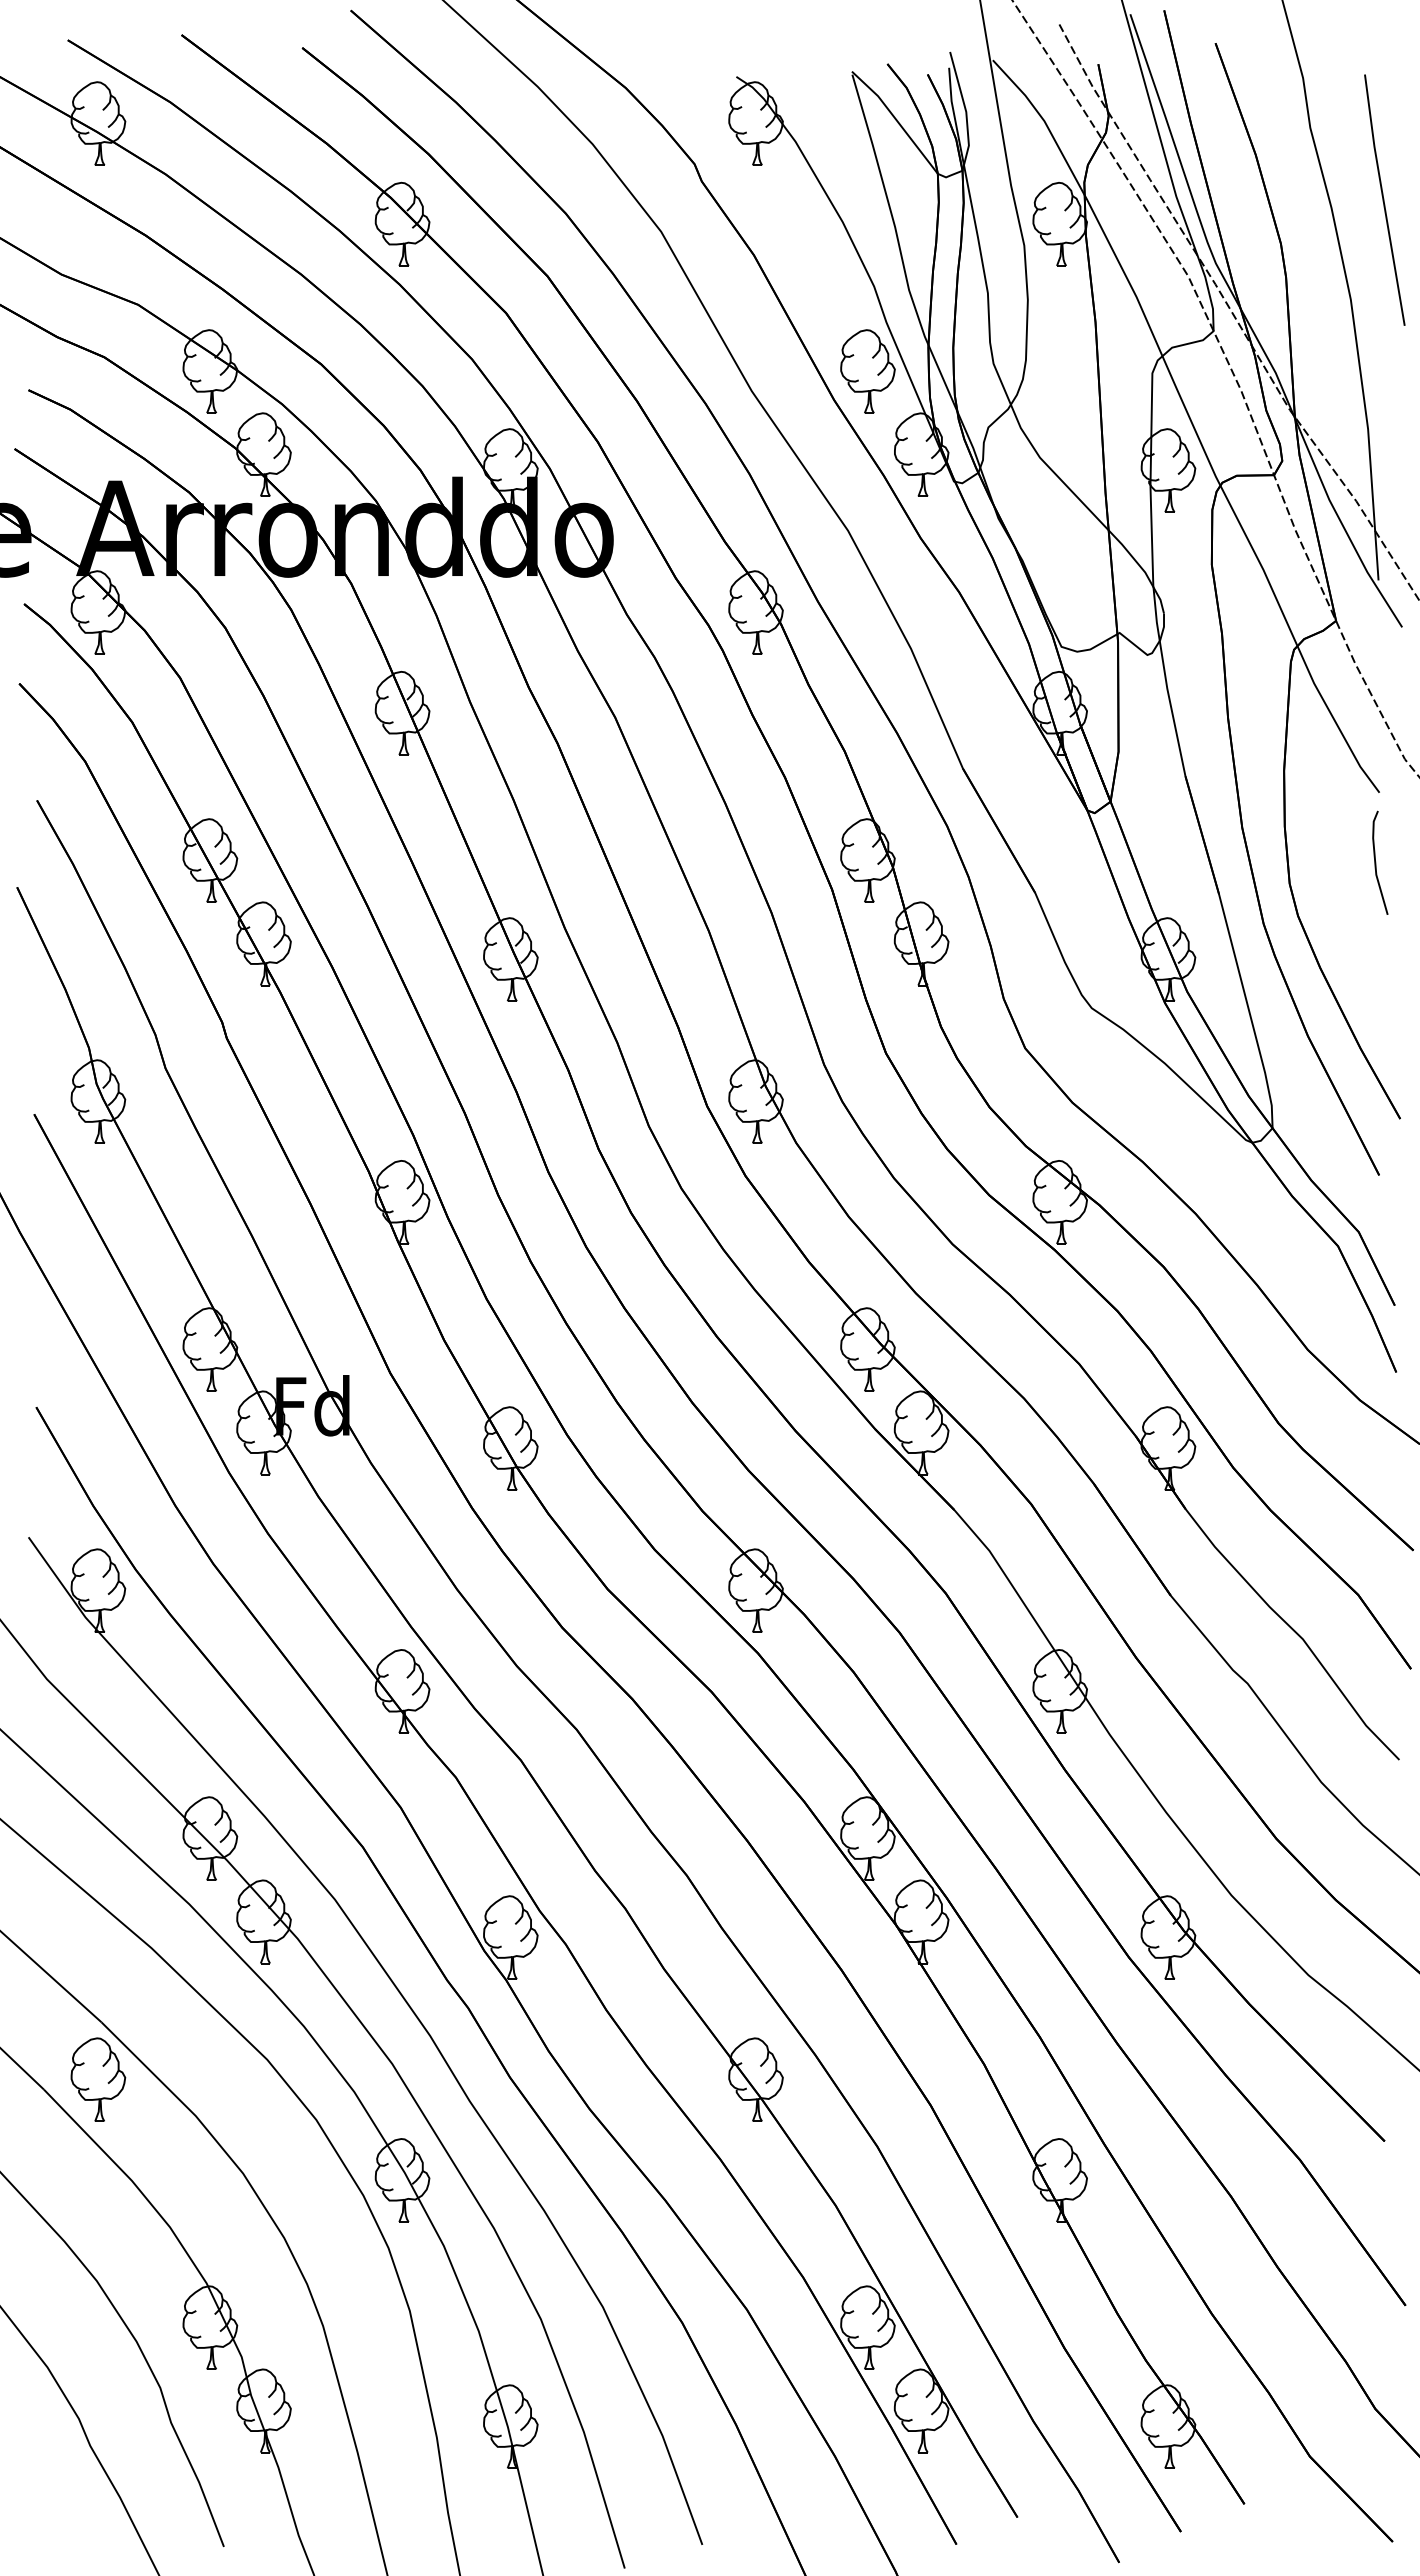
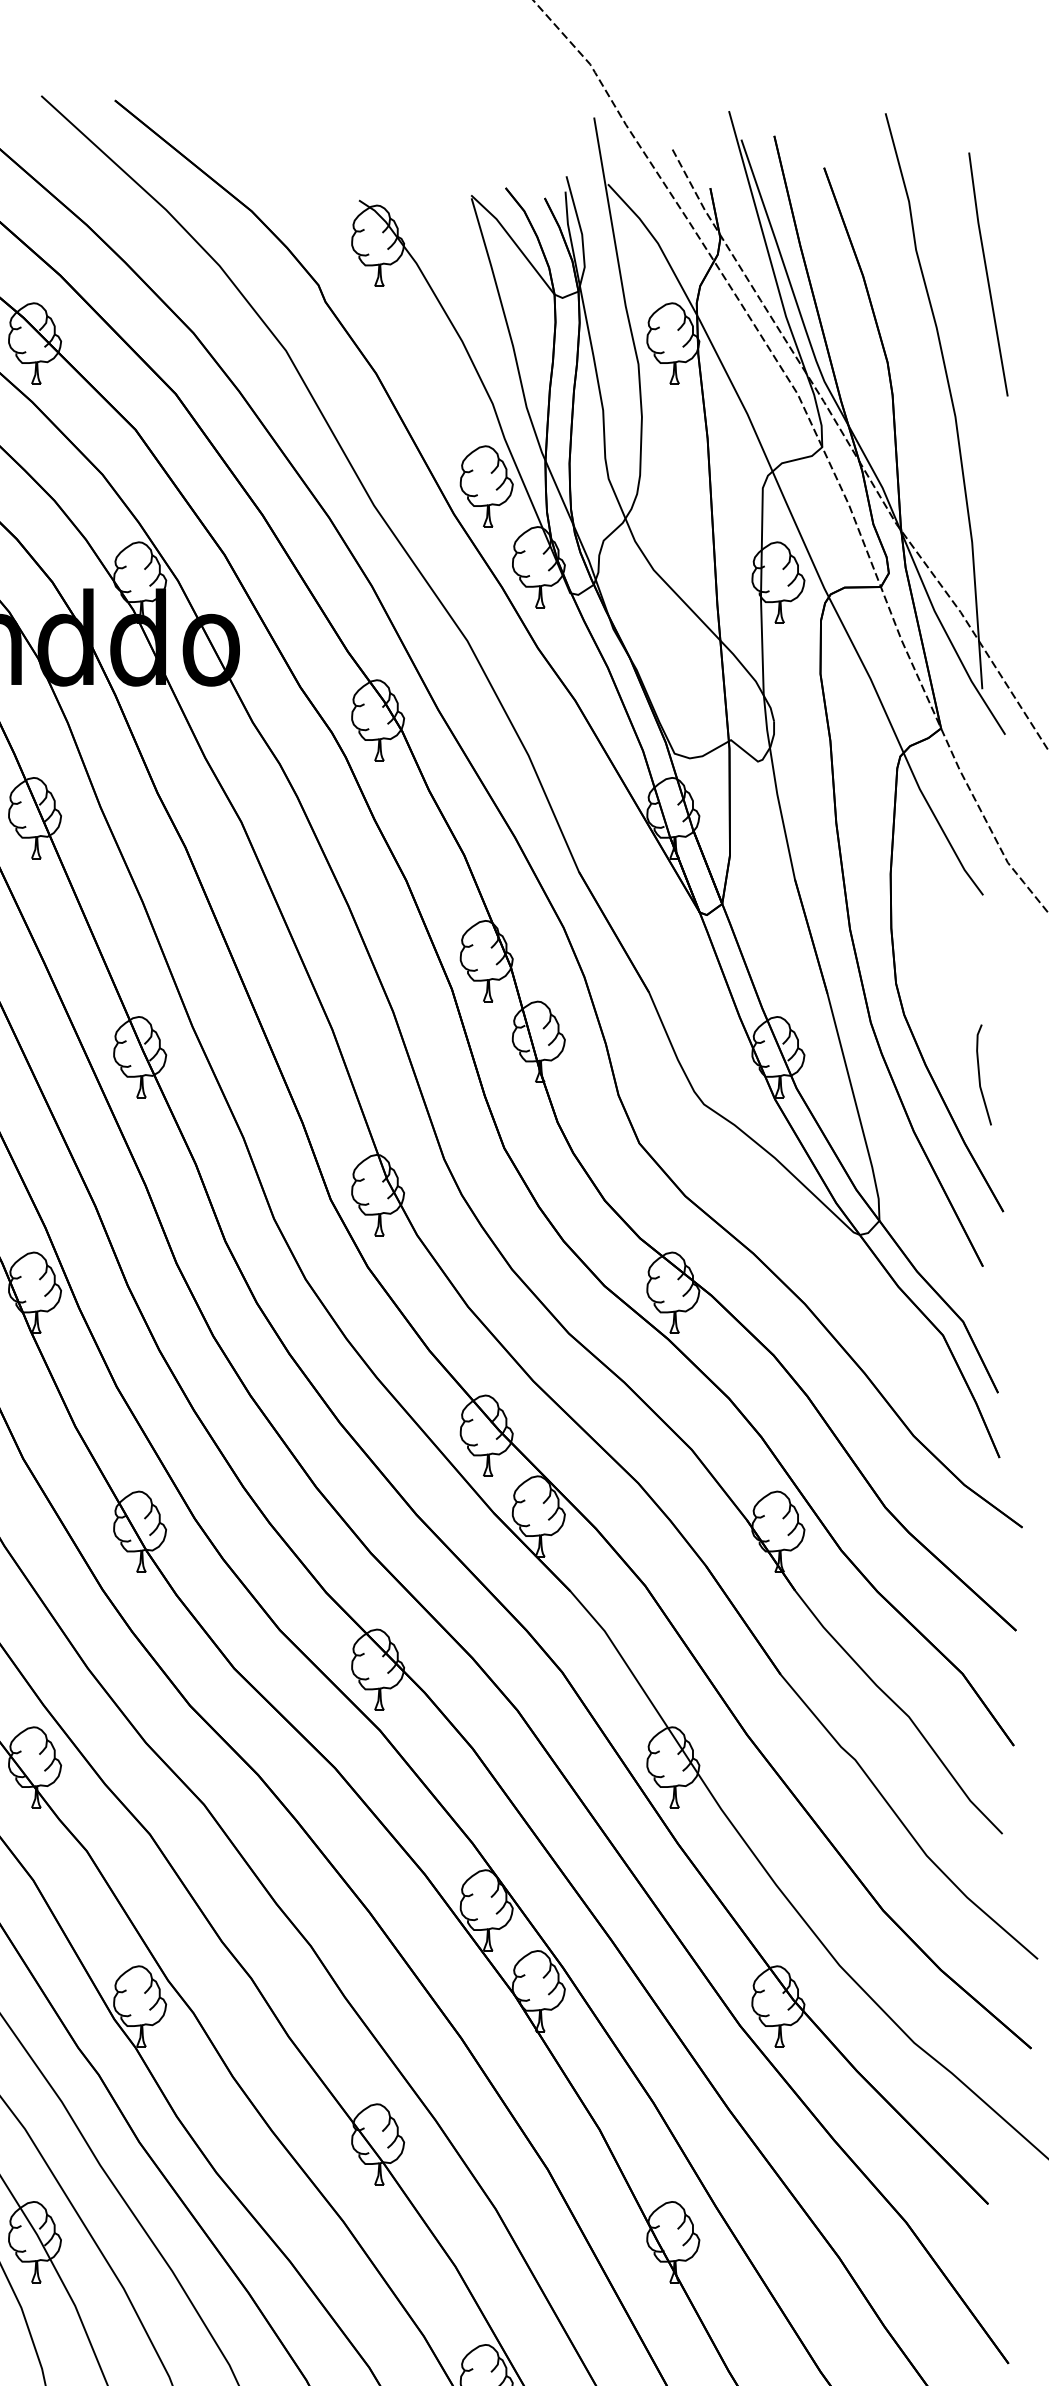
line: (1384, 199) -> (988, 273), moved
line: (1376, 862) -> (980, 1074), moved

